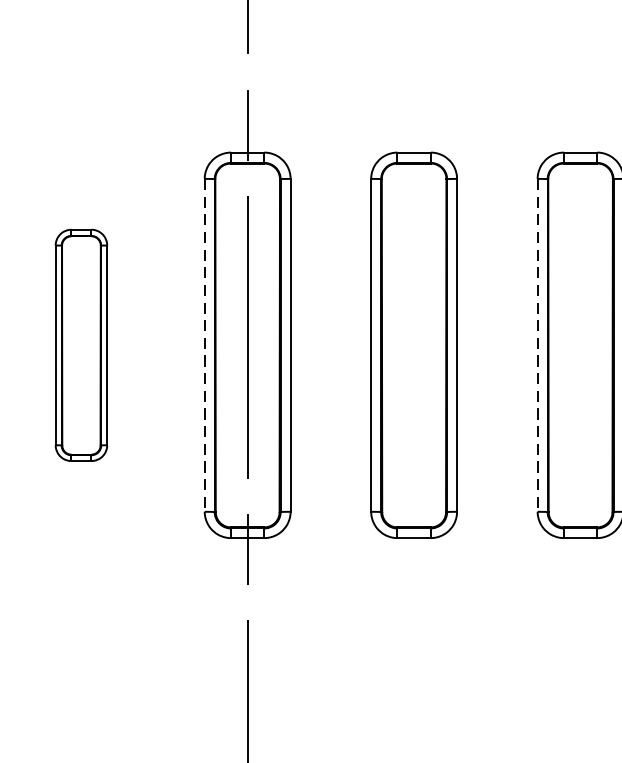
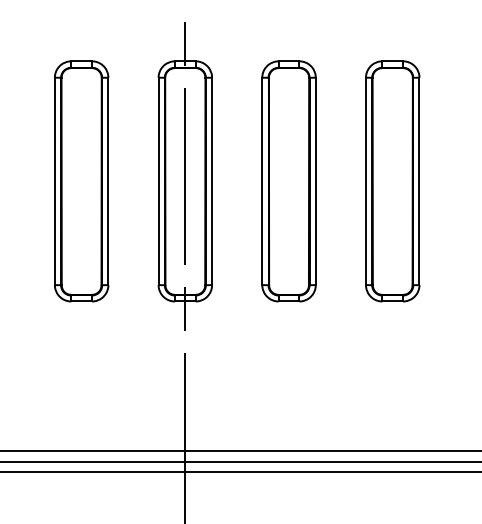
part: (80, 345) -> (81, 181), size x1.67
line: (204, 345) -> (158, 181), dashed -> solid
line: (536, 345) -> (365, 181), dashed -> solid

